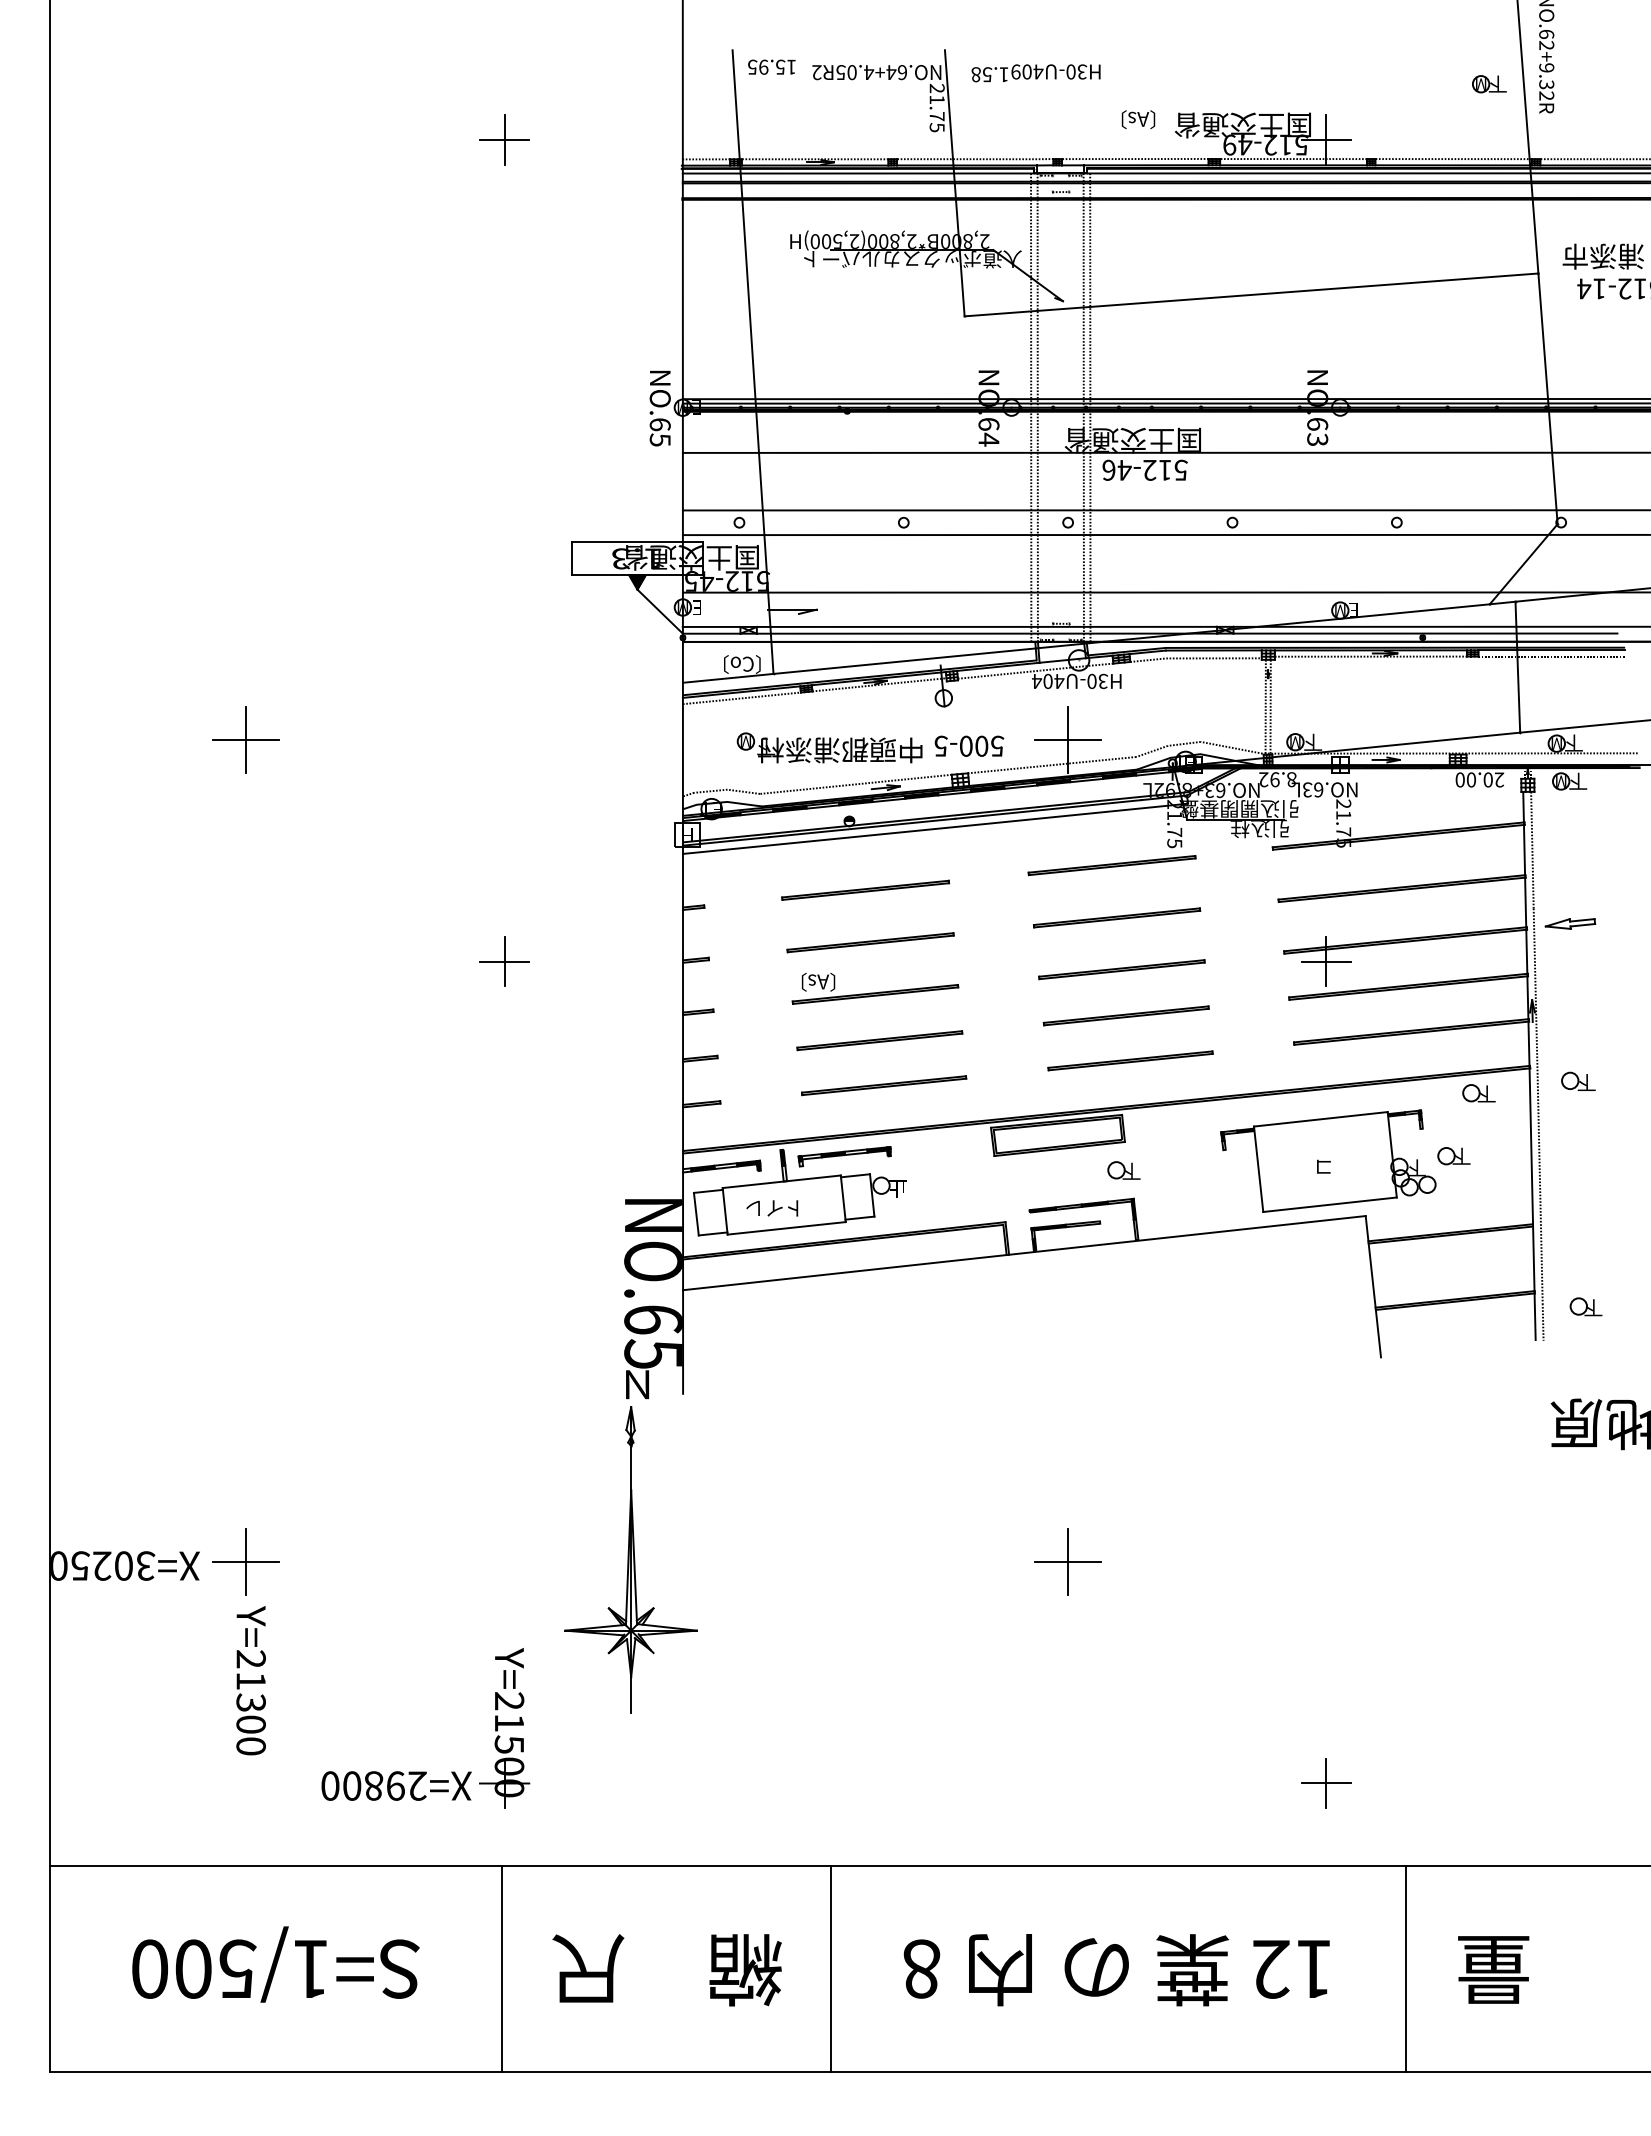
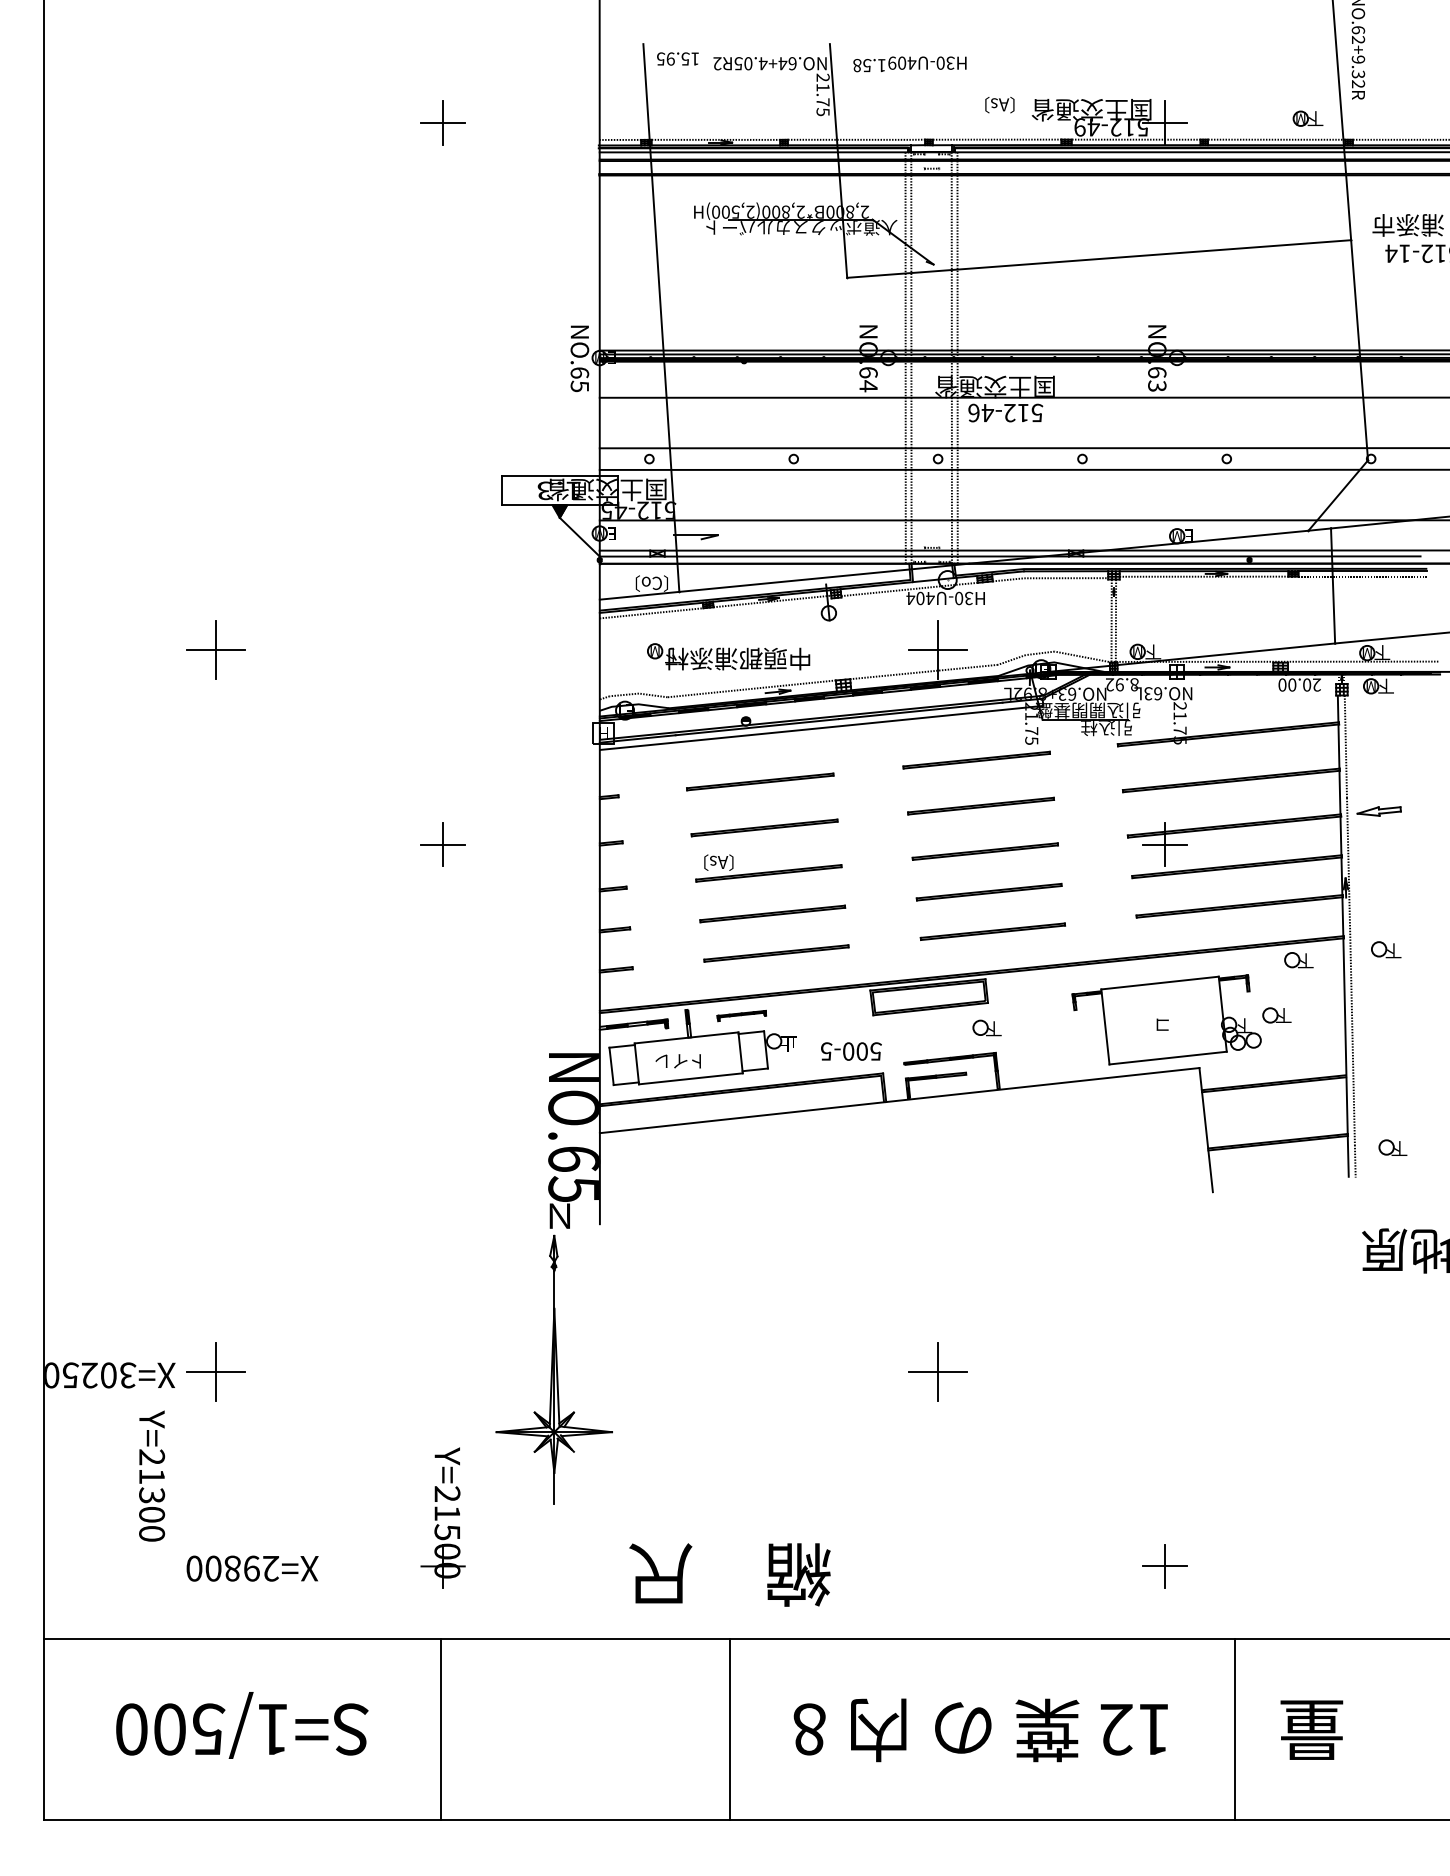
part: (1489, 84) -> (1308, 118), moved
text: (969, 745) -> (851, 1050), moved
part: (844, 1156) -> (741, 1015), size x0.6
text: (250, 1680) -> (151, 1475), moved
text: (396, 1785) -> (252, 1568), moved
text: (666, 1970) -> (729, 1575), moved

